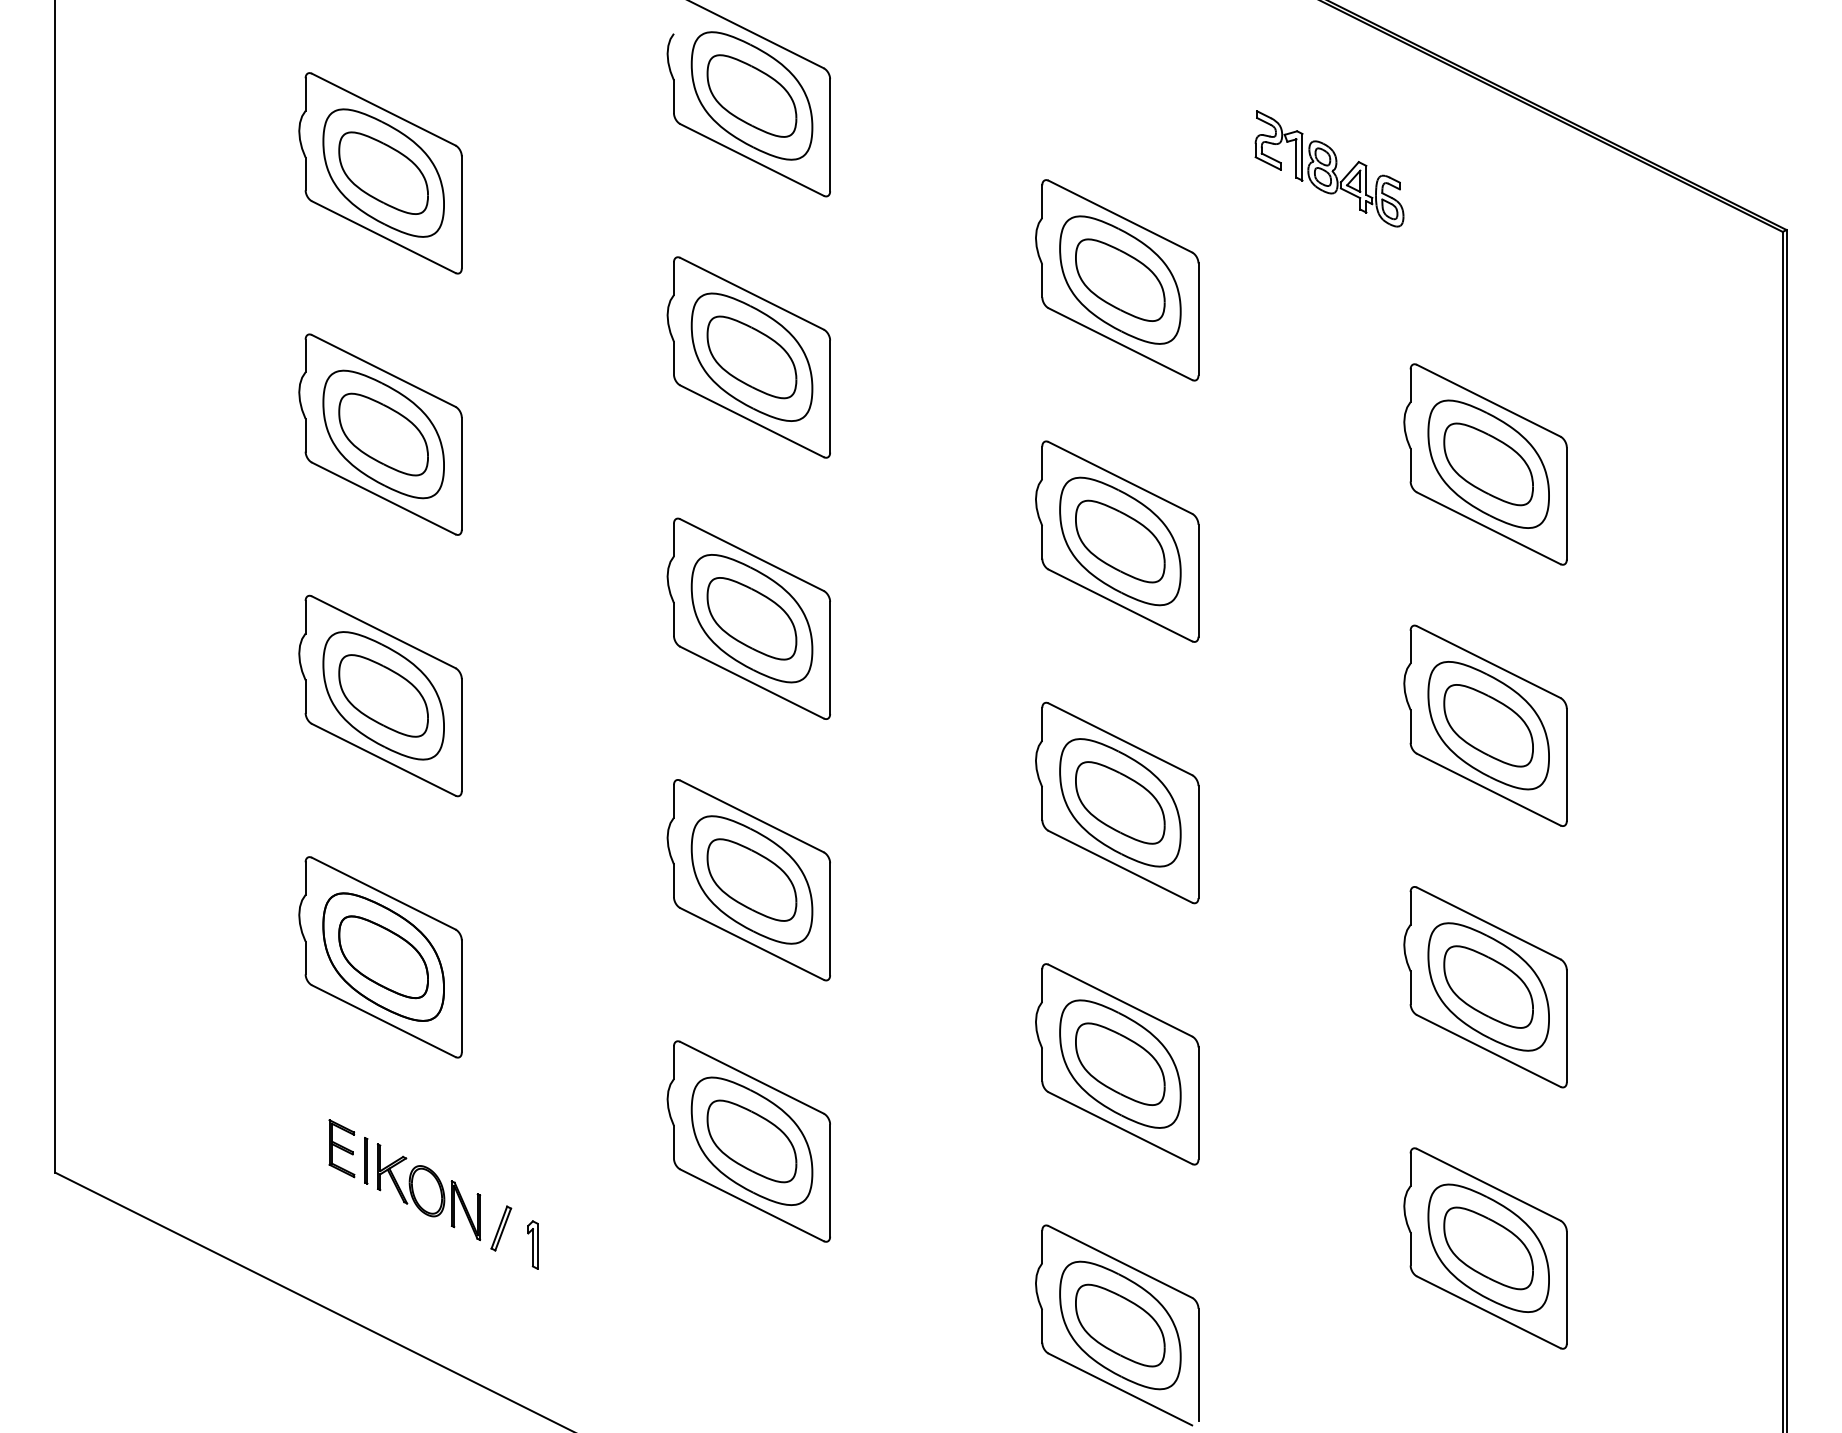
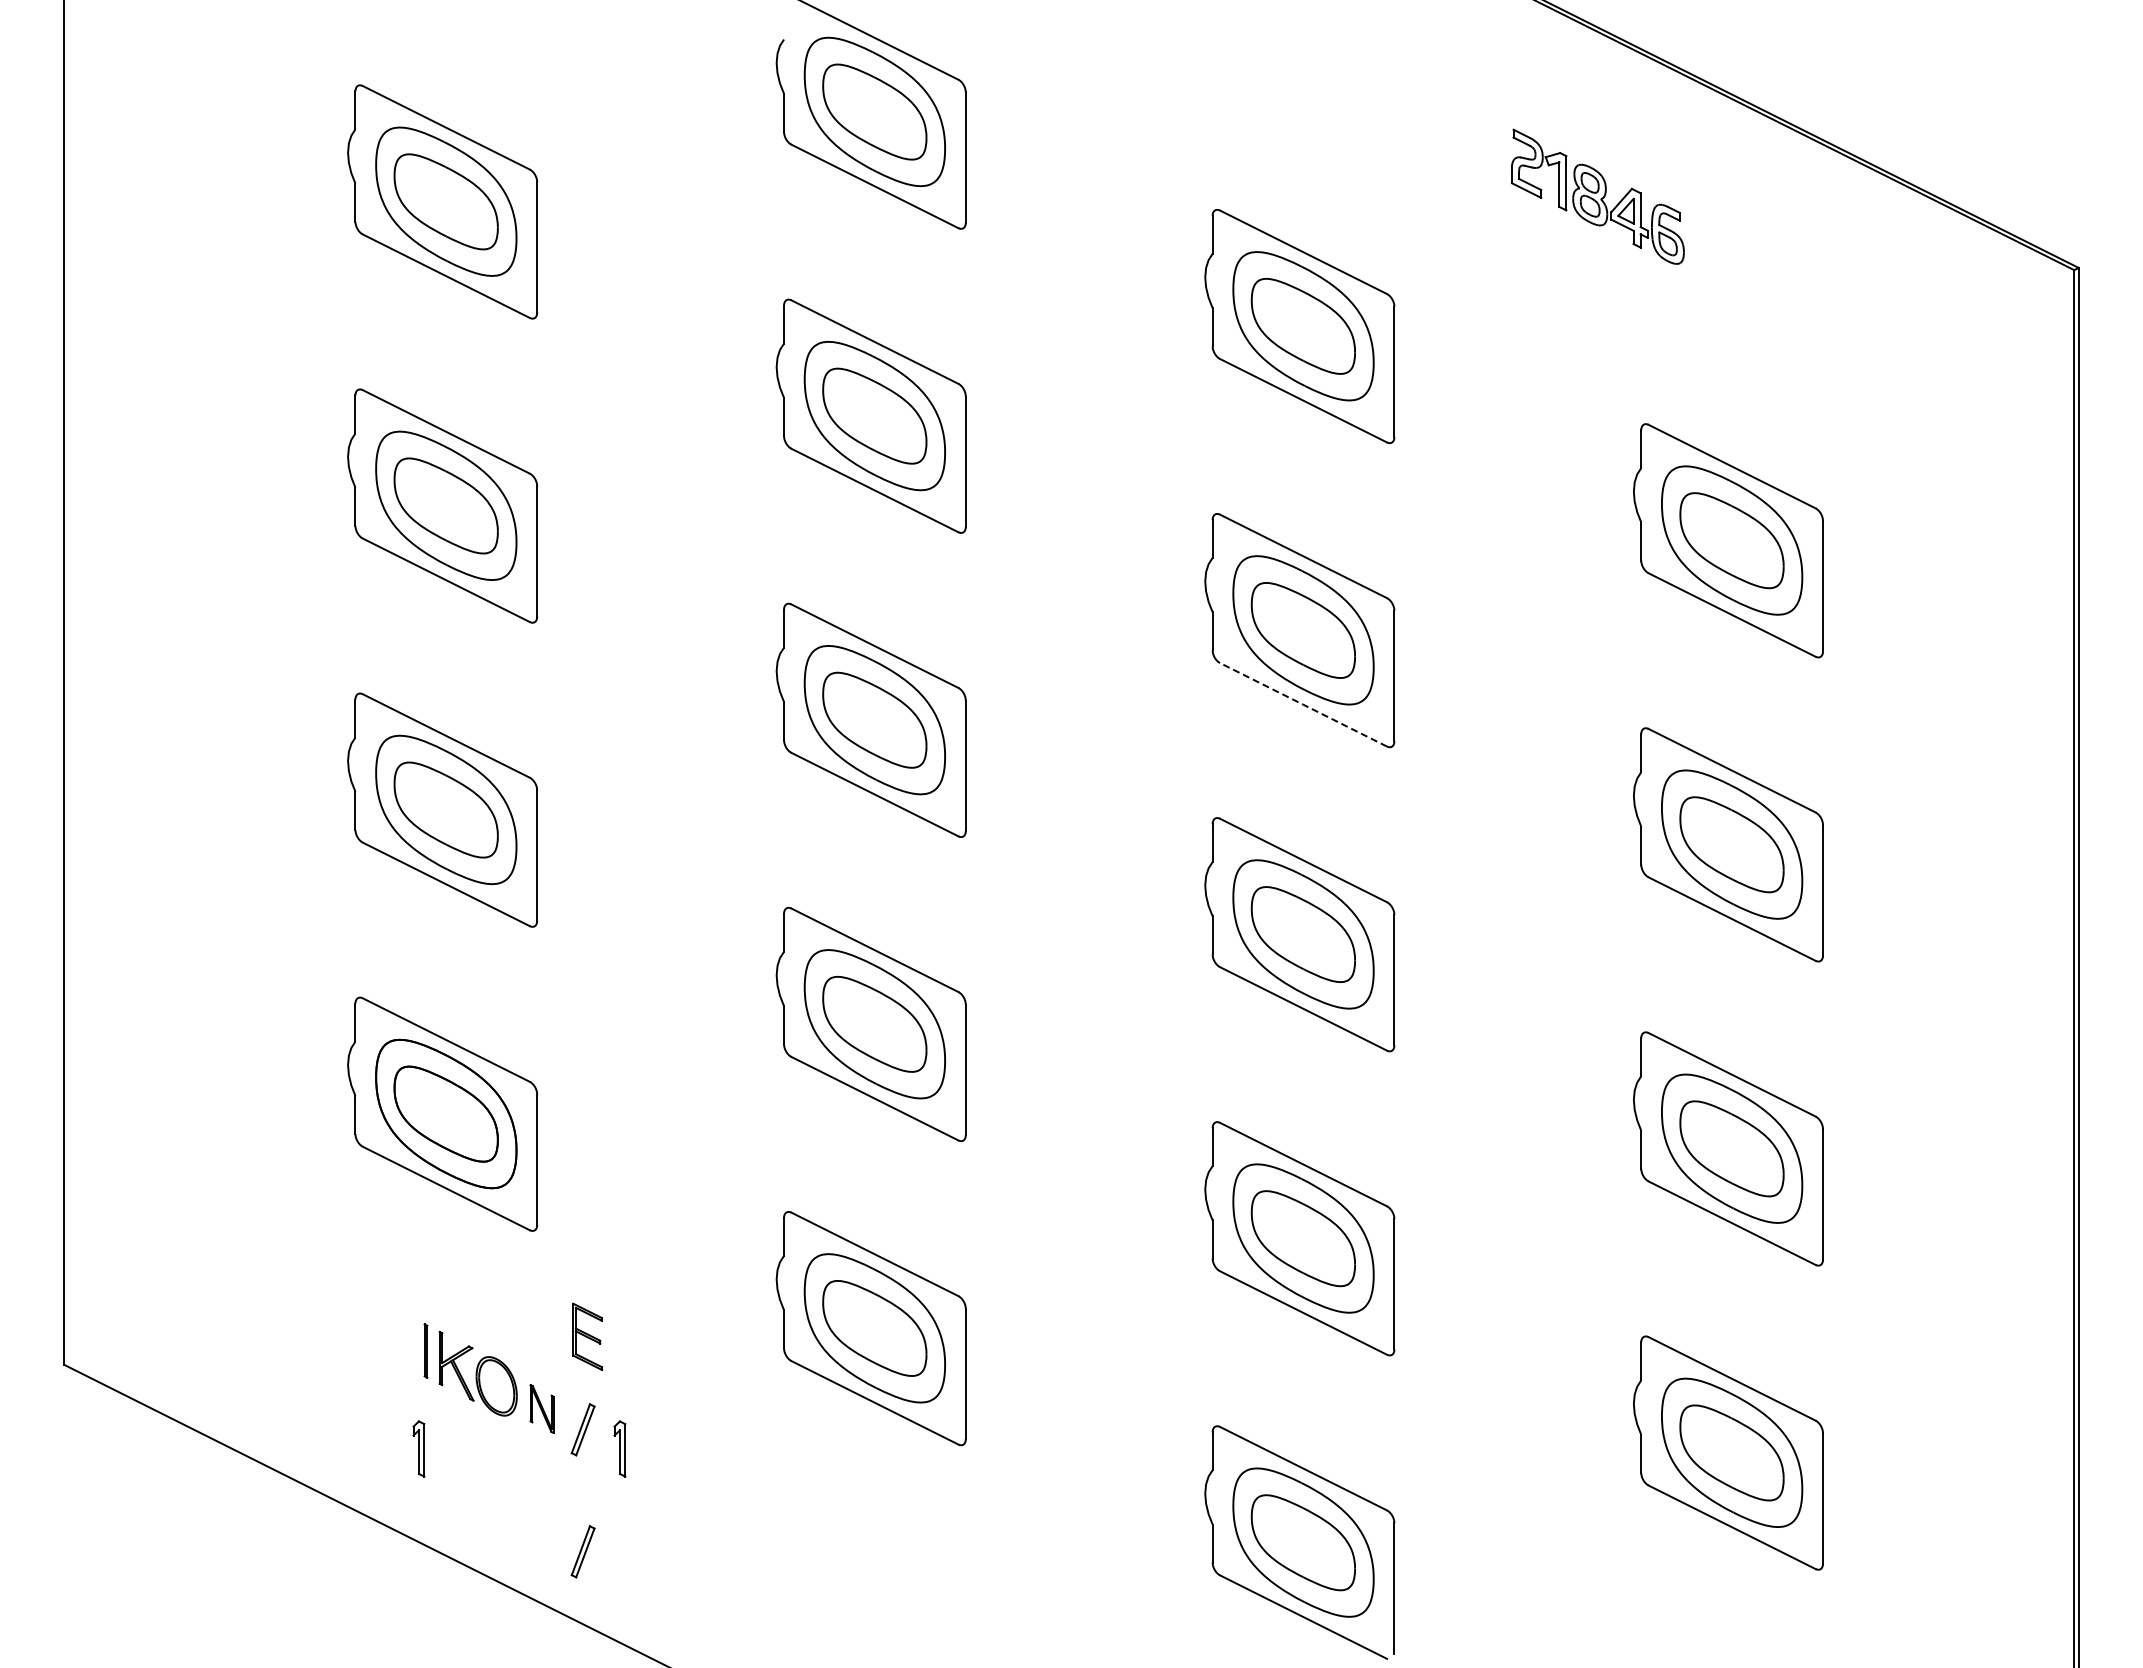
part: (1329, 168) -> (1597, 196), moved
line: (1120, 605) -> (1303, 704), solid -> dashed
part: (341, 1148) -> (587, 1336), moved
part: (465, 1210) -> (541, 1408), size x0.7
part: (359, 1244) -> (418, 1448), added
part: (500, 1333) -> (582, 1551), added

